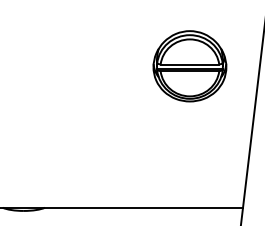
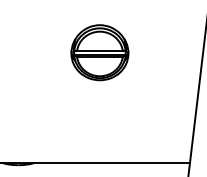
part: (189, 66) -> (99, 52), moved

